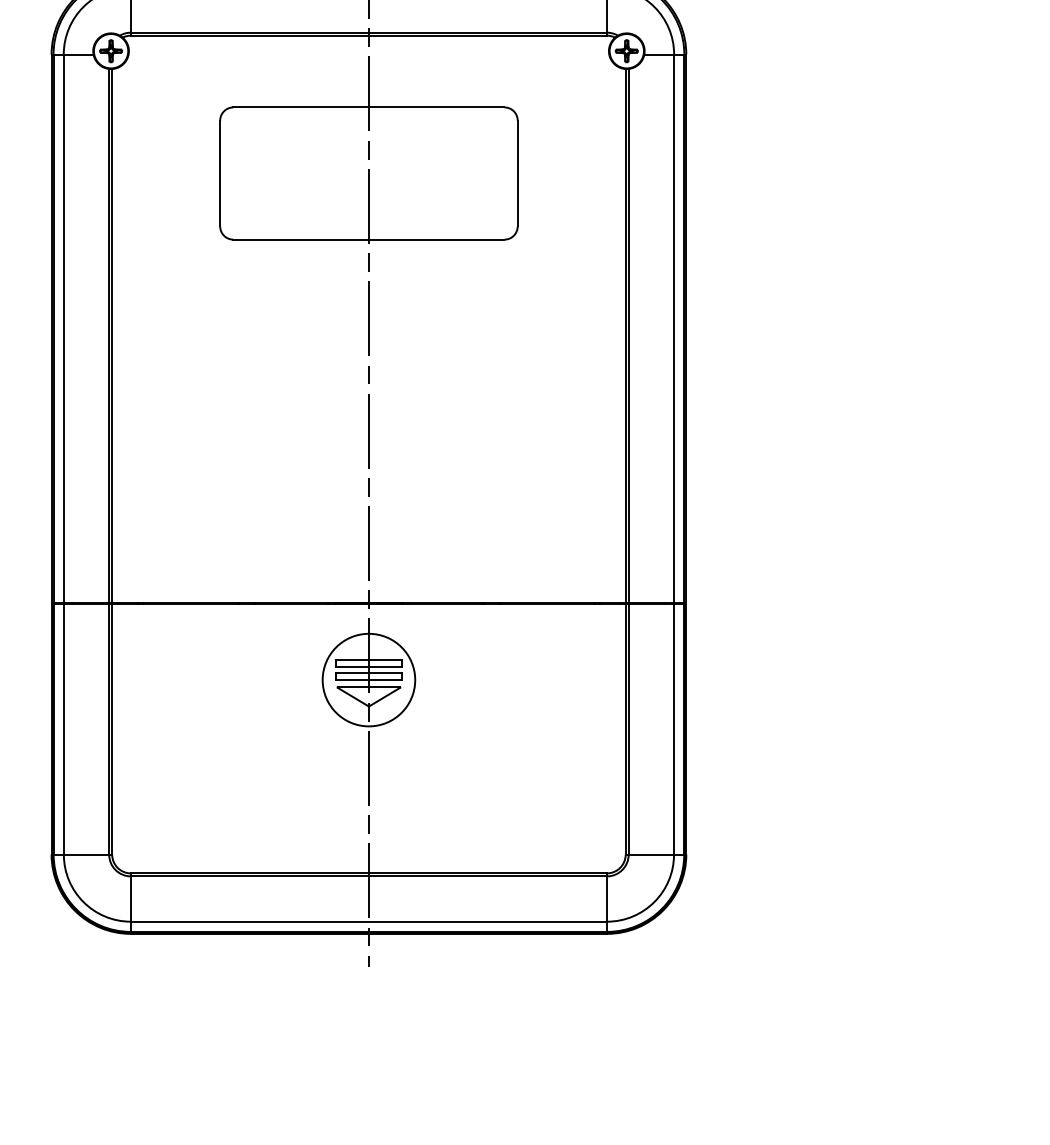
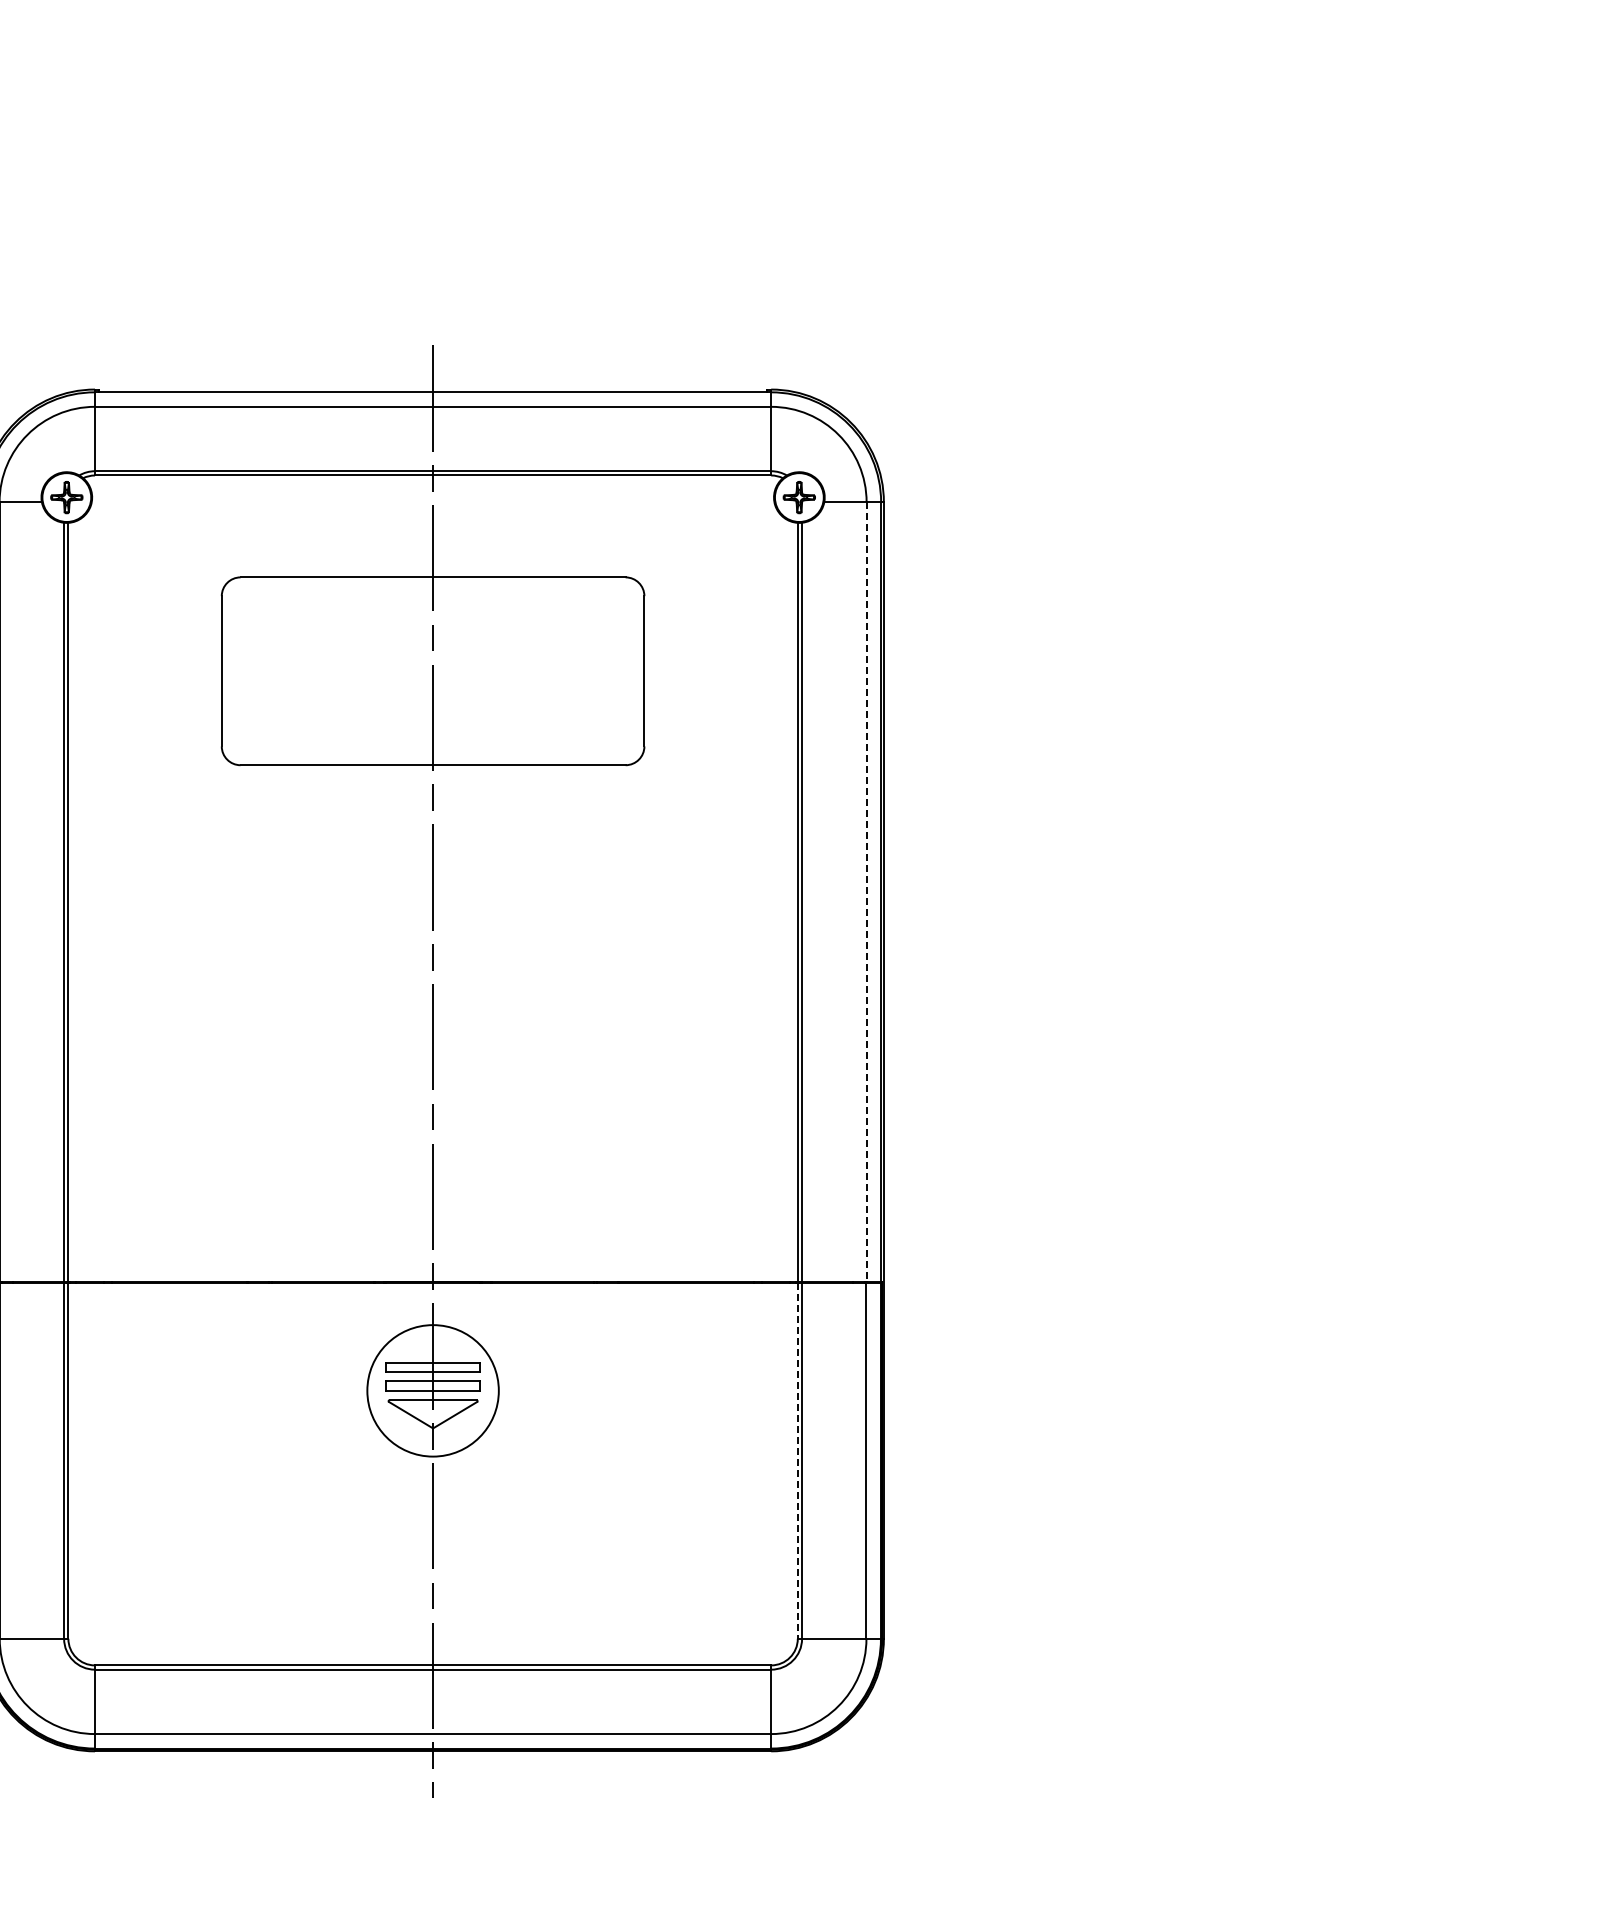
line: (674, 329) -> (866, 892), solid -> dashed
line: (625, 729) -> (797, 1460), solid -> dashed

